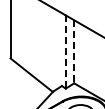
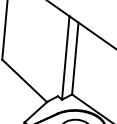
line: (74, 51) -> (75, 58), dashed -> solid
line: (65, 52) -> (65, 58), dashed -> solid

